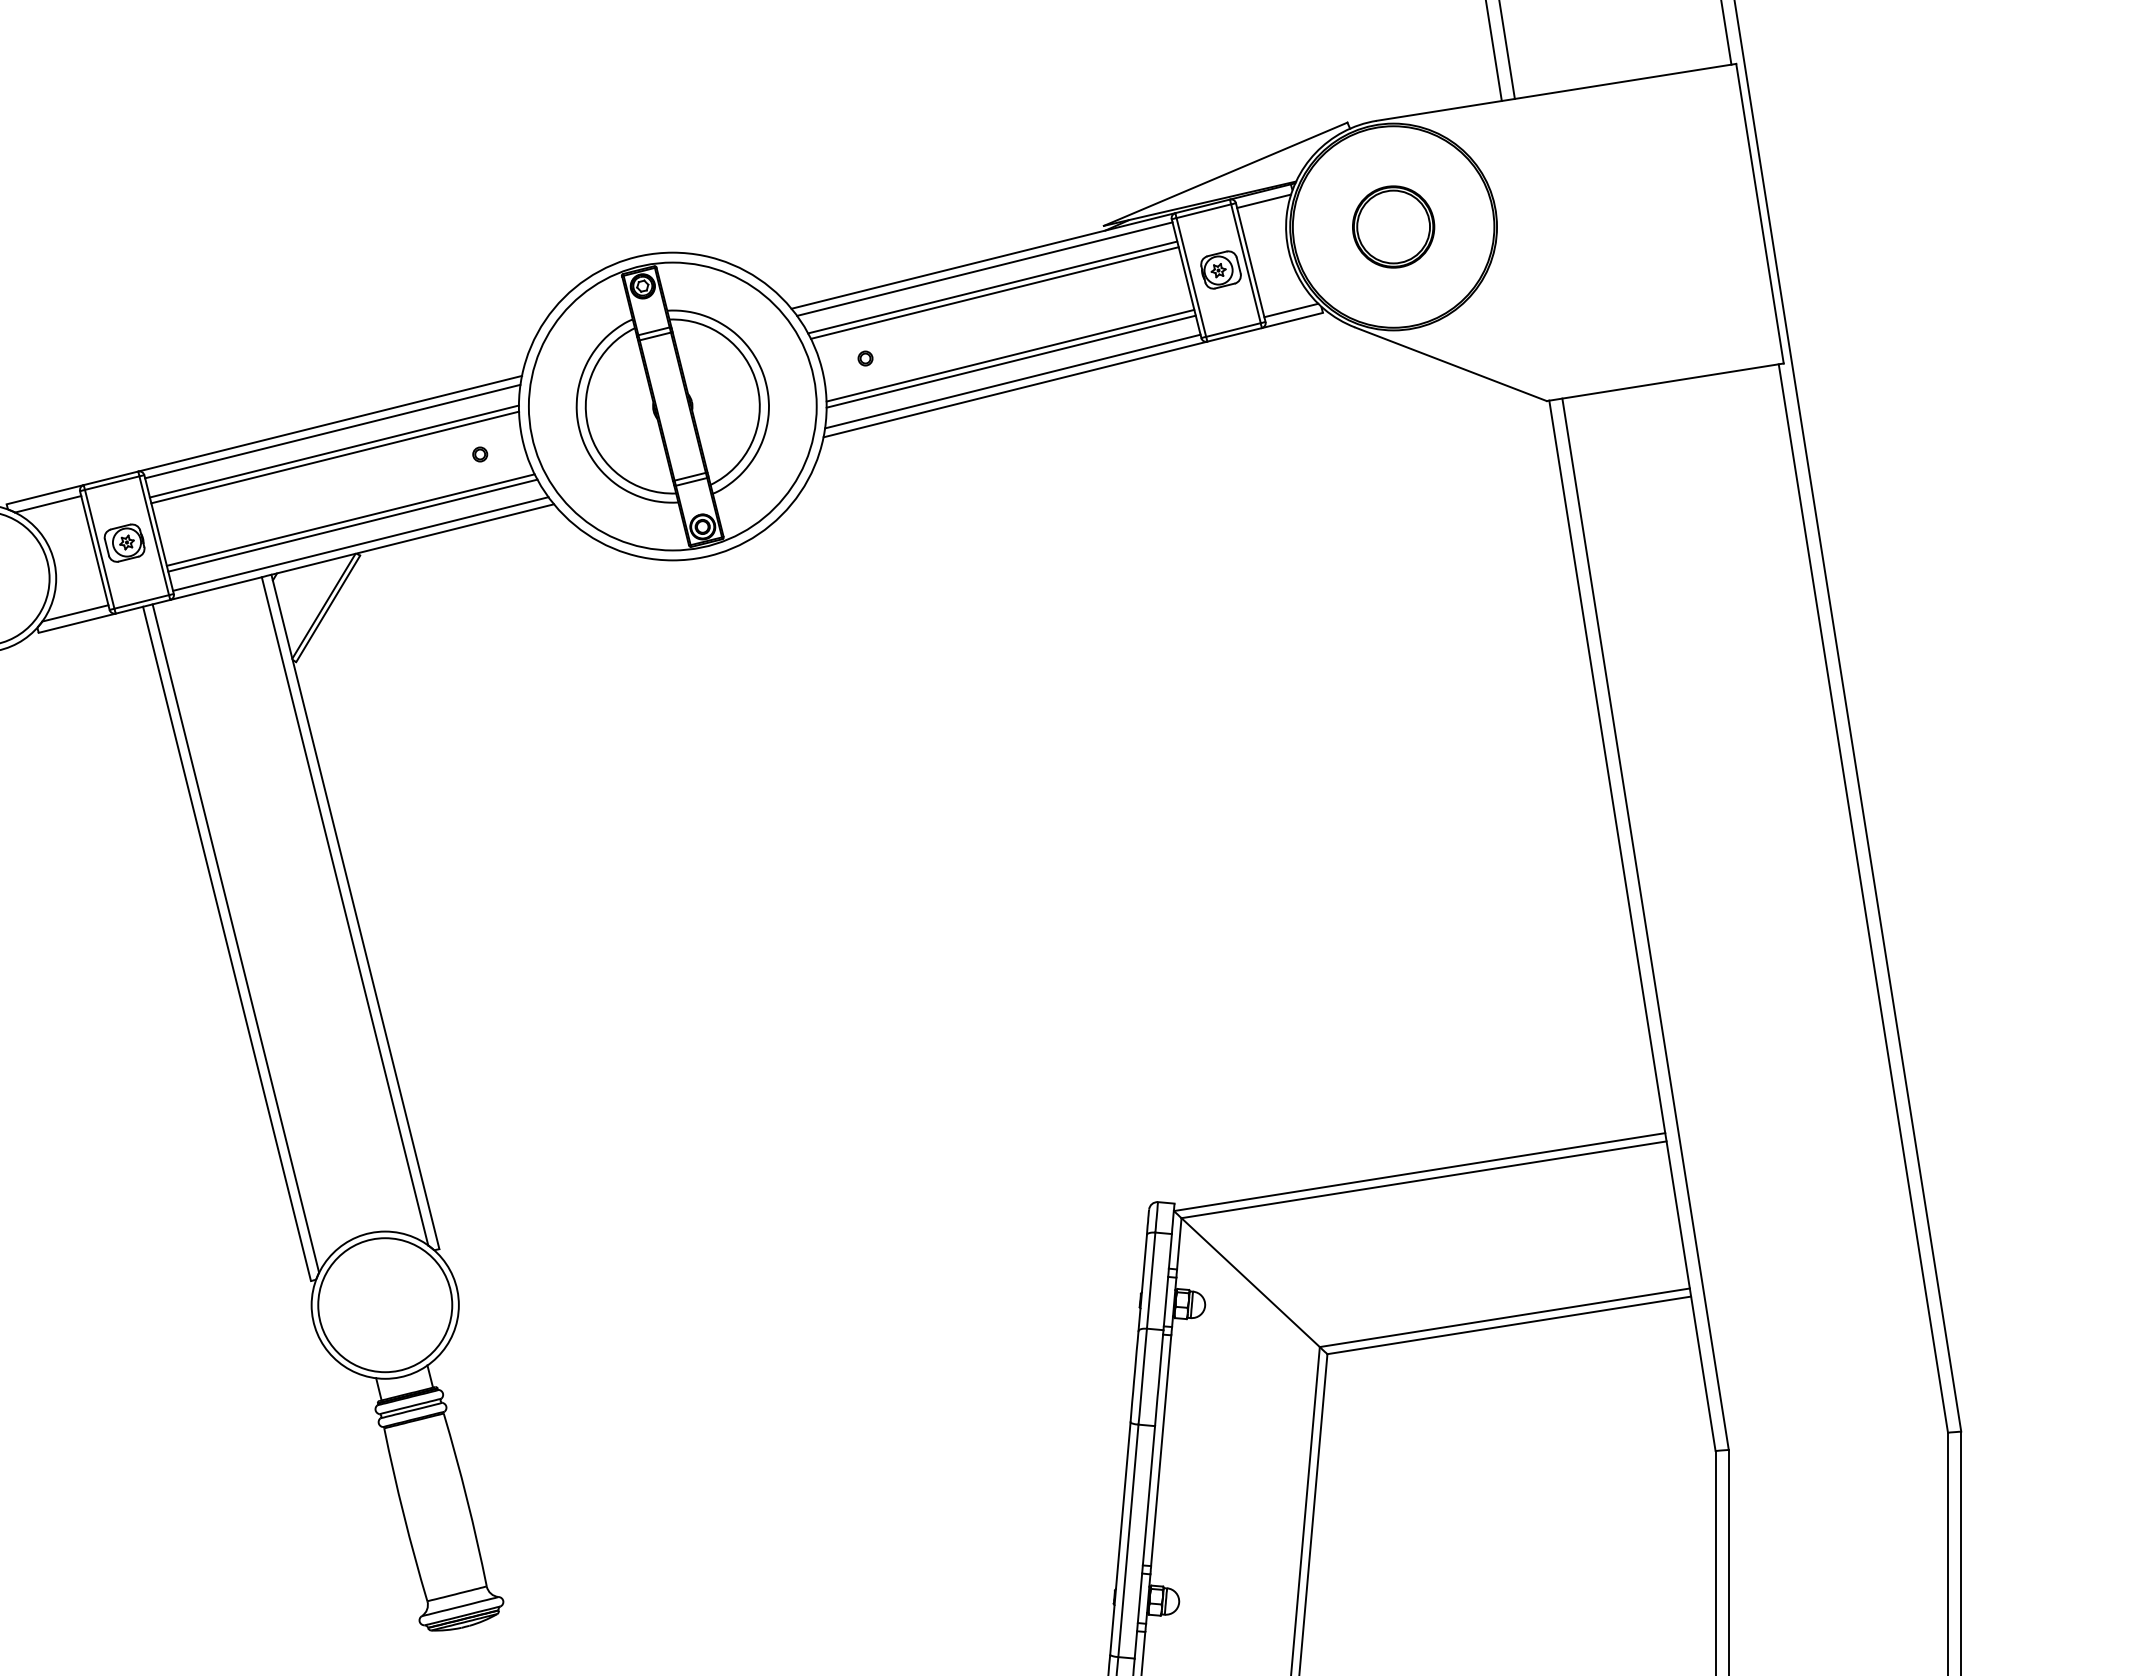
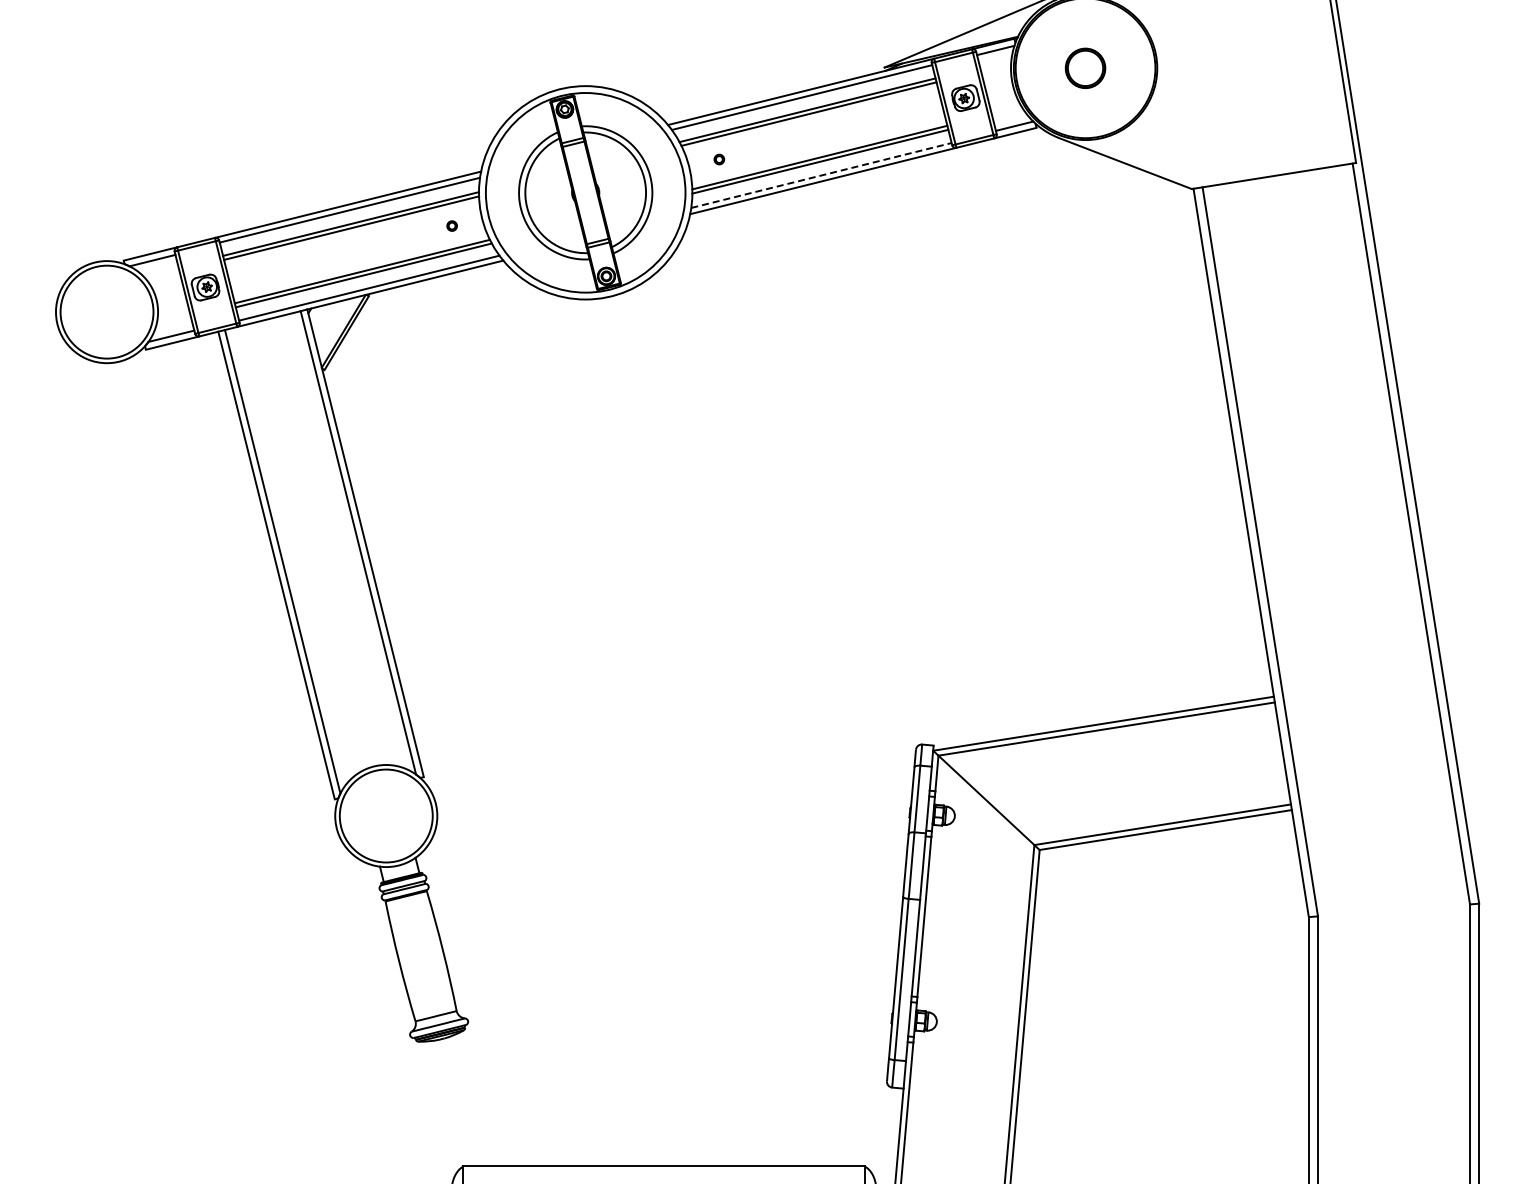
part: (1393, 227) -> (1085, 68), size x0.7
line: (1014, 381) -> (822, 175), solid -> dashed

